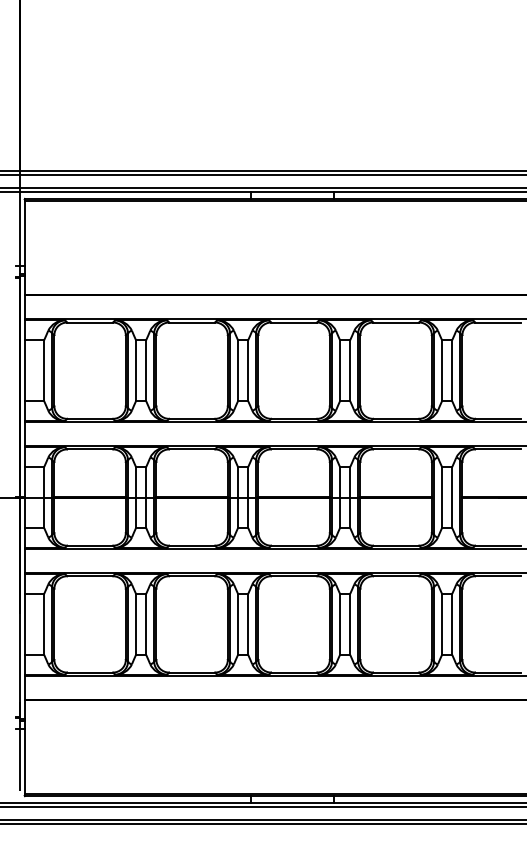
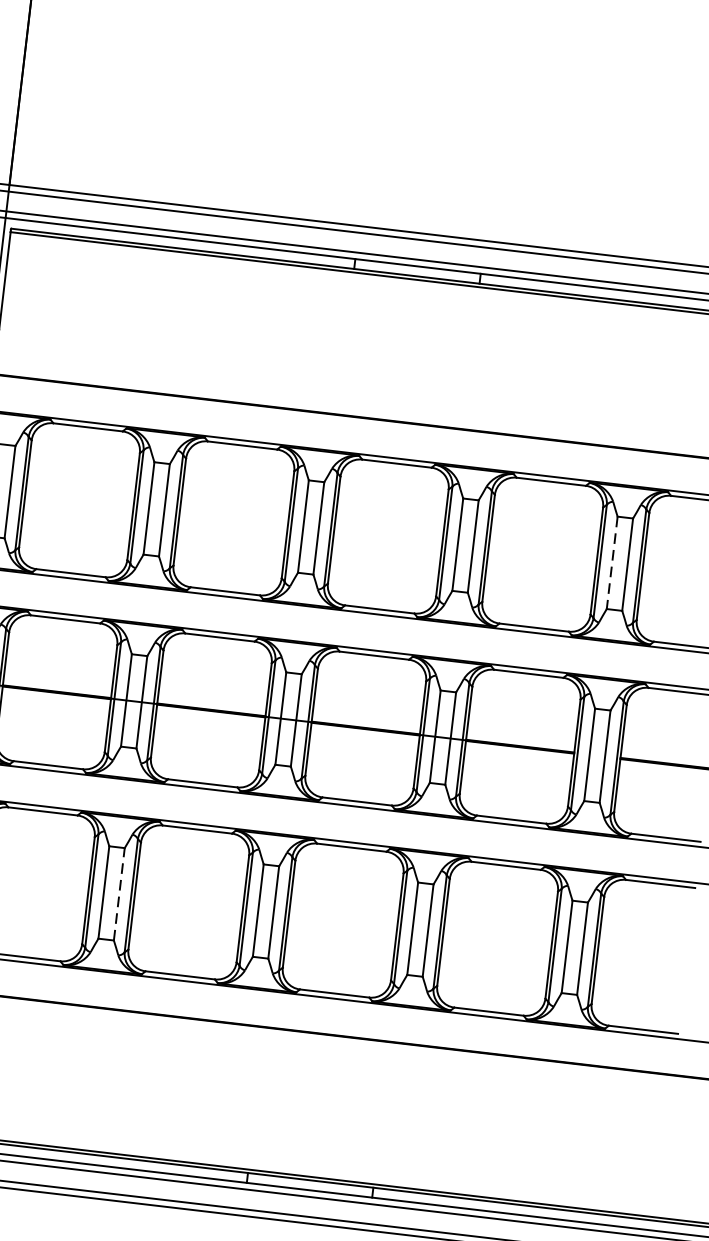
line: (442, 370) -> (612, 562), solid -> dashed
line: (146, 624) -> (119, 894), solid -> dashed

